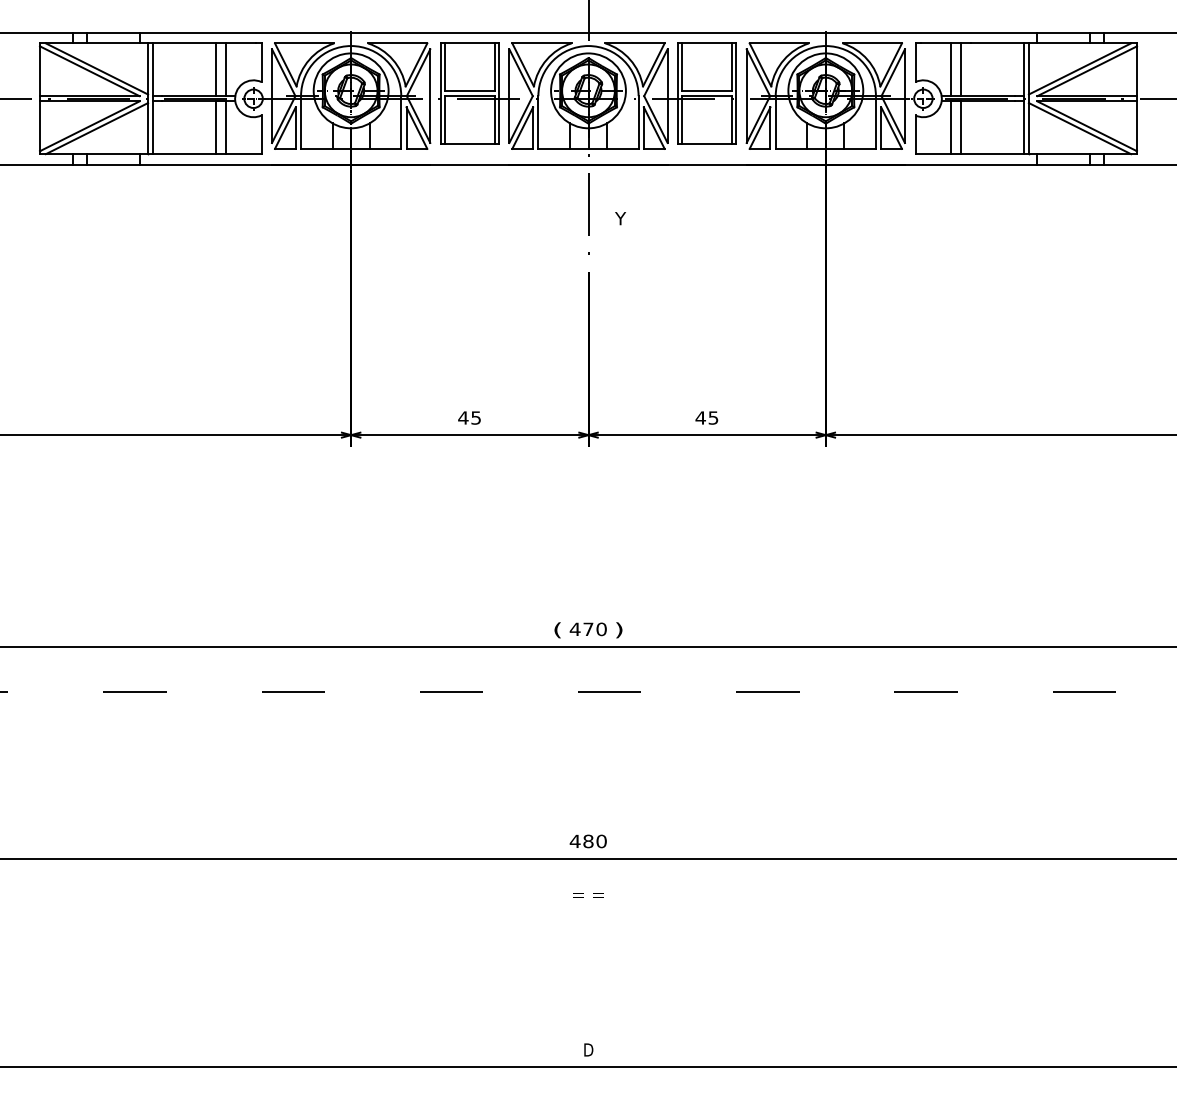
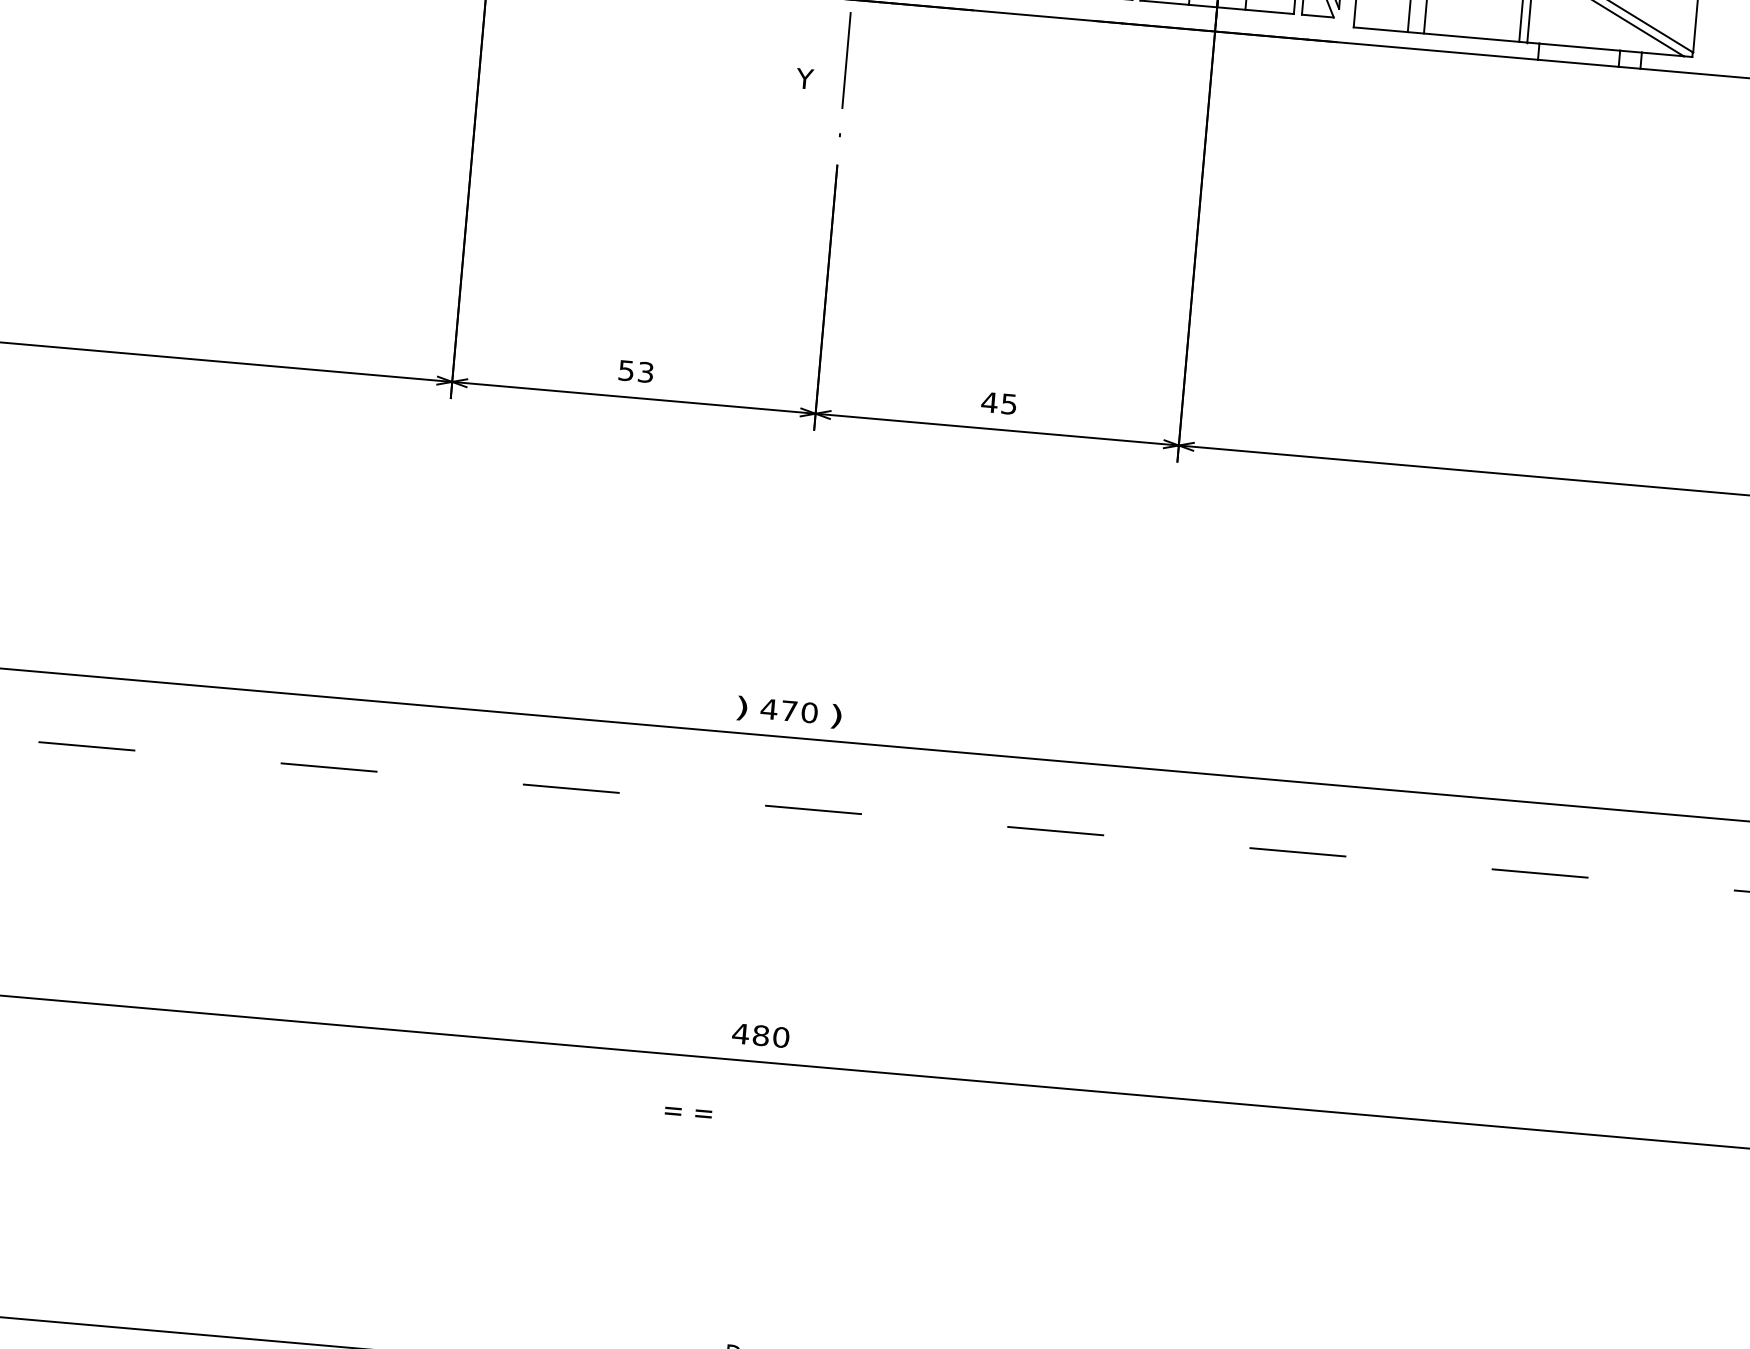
text: (620, 218) -> (804, 78), moved
text: (469, 417) -> (635, 370), 45 -> 53
text: (557, 630) -> (741, 708), ( -> )
text: (588, 895) -> (688, 1112), moved

